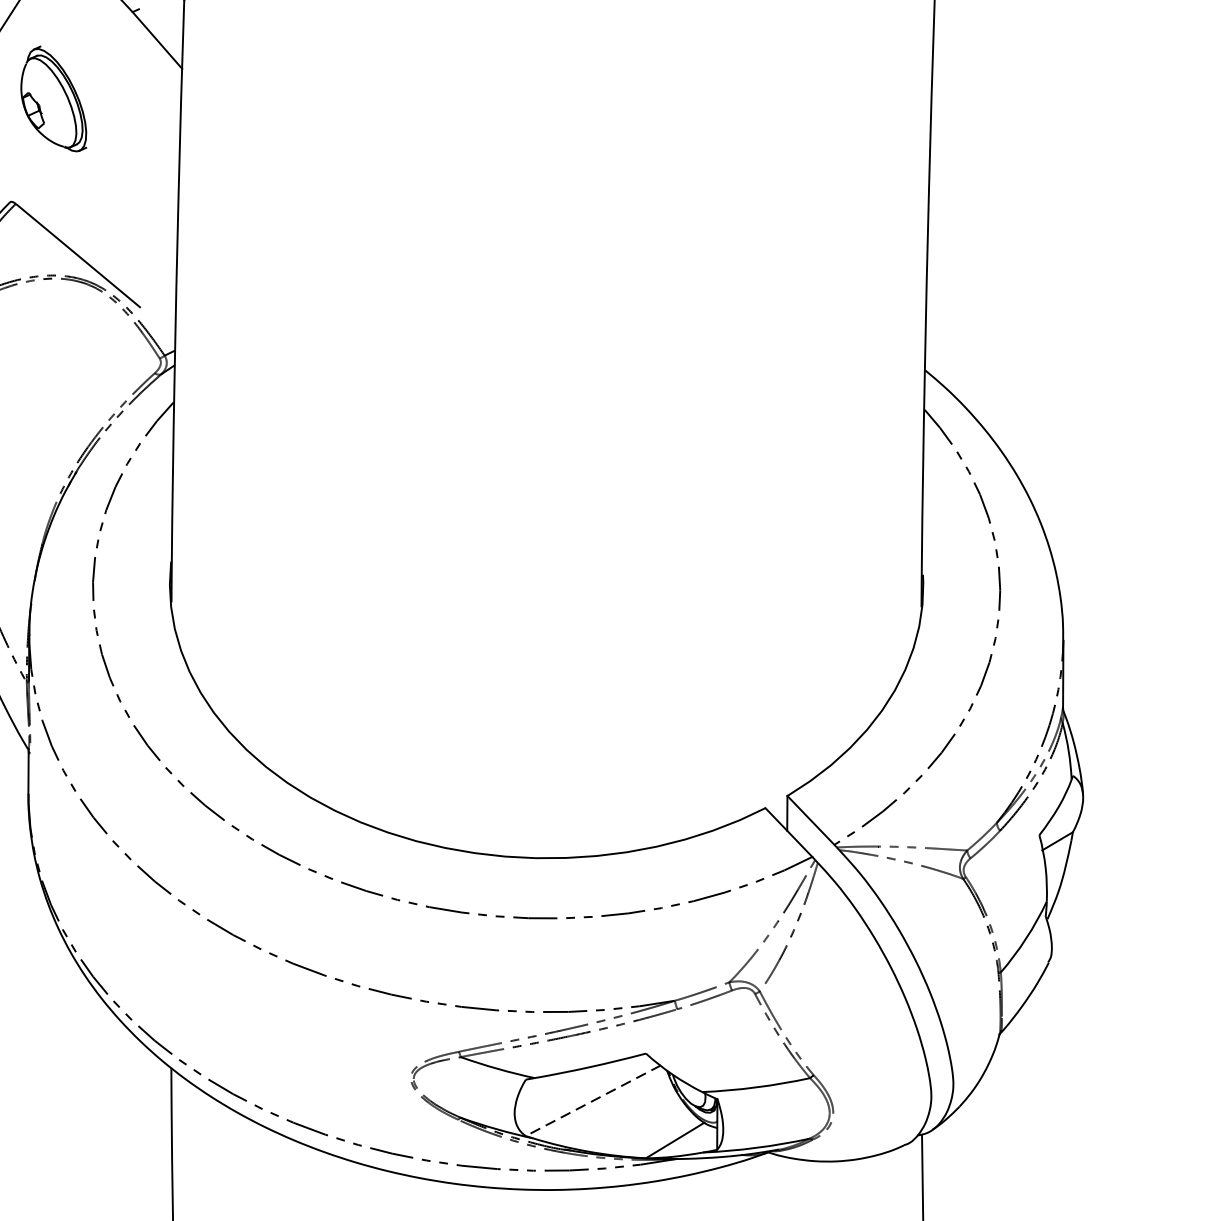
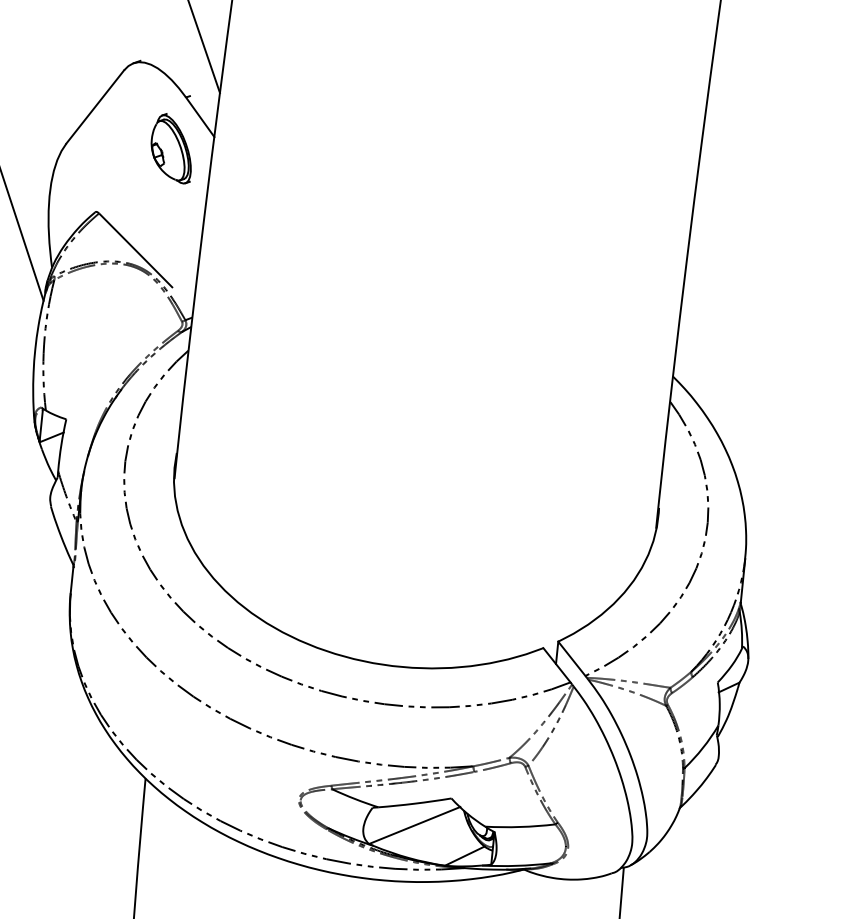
part: (51, 99) -> (170, 148), moved
line: (592, 1100) -> (414, 825), dashed -> solid

